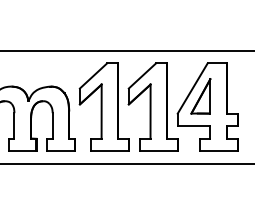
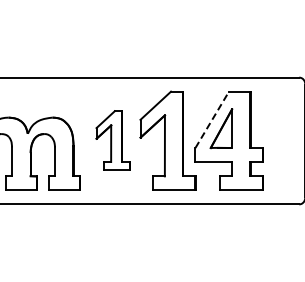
line: (192, 88) -> (212, 119), solid -> dashed
part: (103, 106) -> (112, 140), size x0.6

